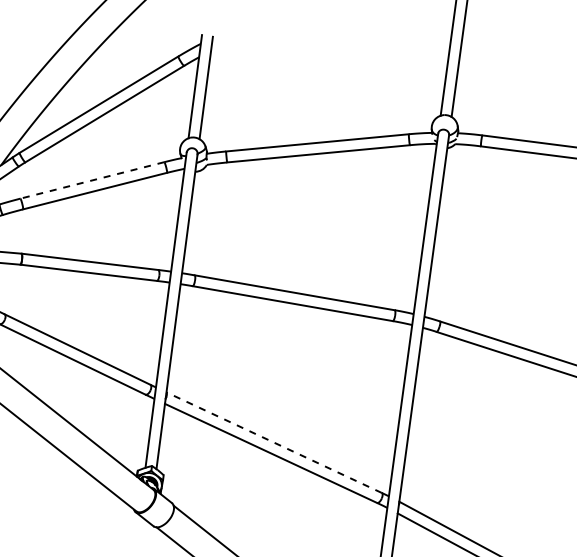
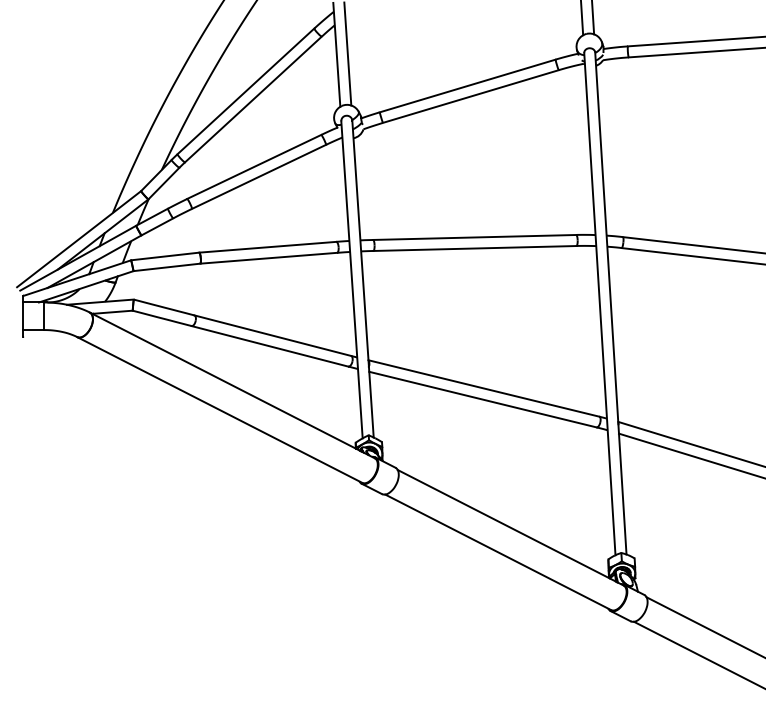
line: (91, 180) -> (253, 167), dashed -> solid
line: (273, 442) -> (483, 388), dashed -> solid

